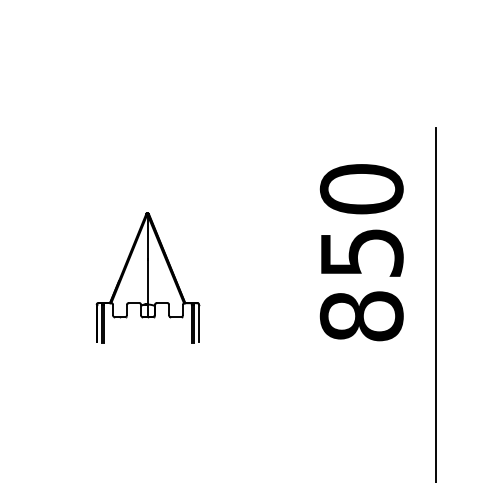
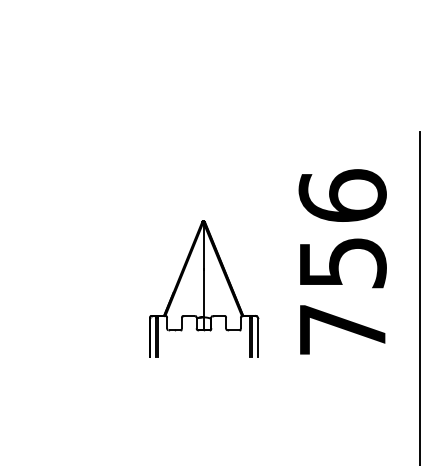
text: (361, 252) -> (342, 262), 850 -> 756
part: (147, 277) -> (203, 288), moved

